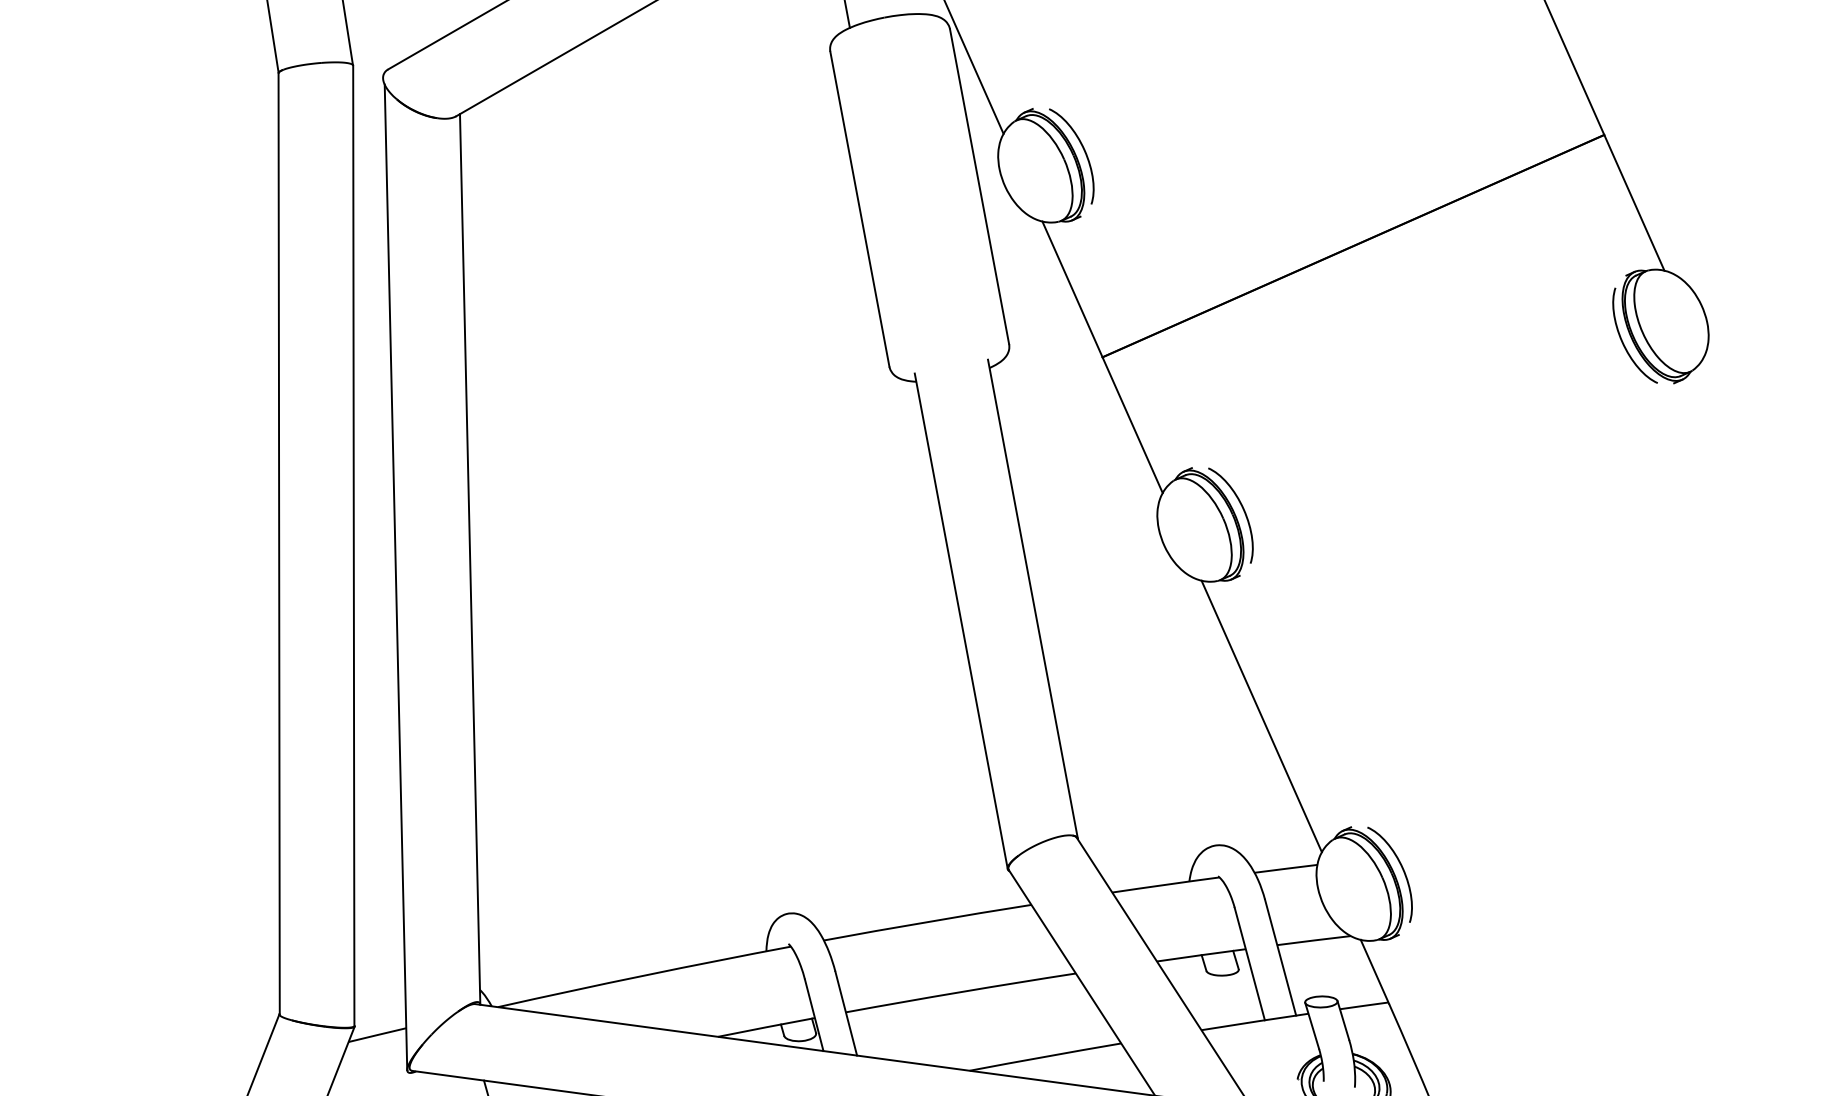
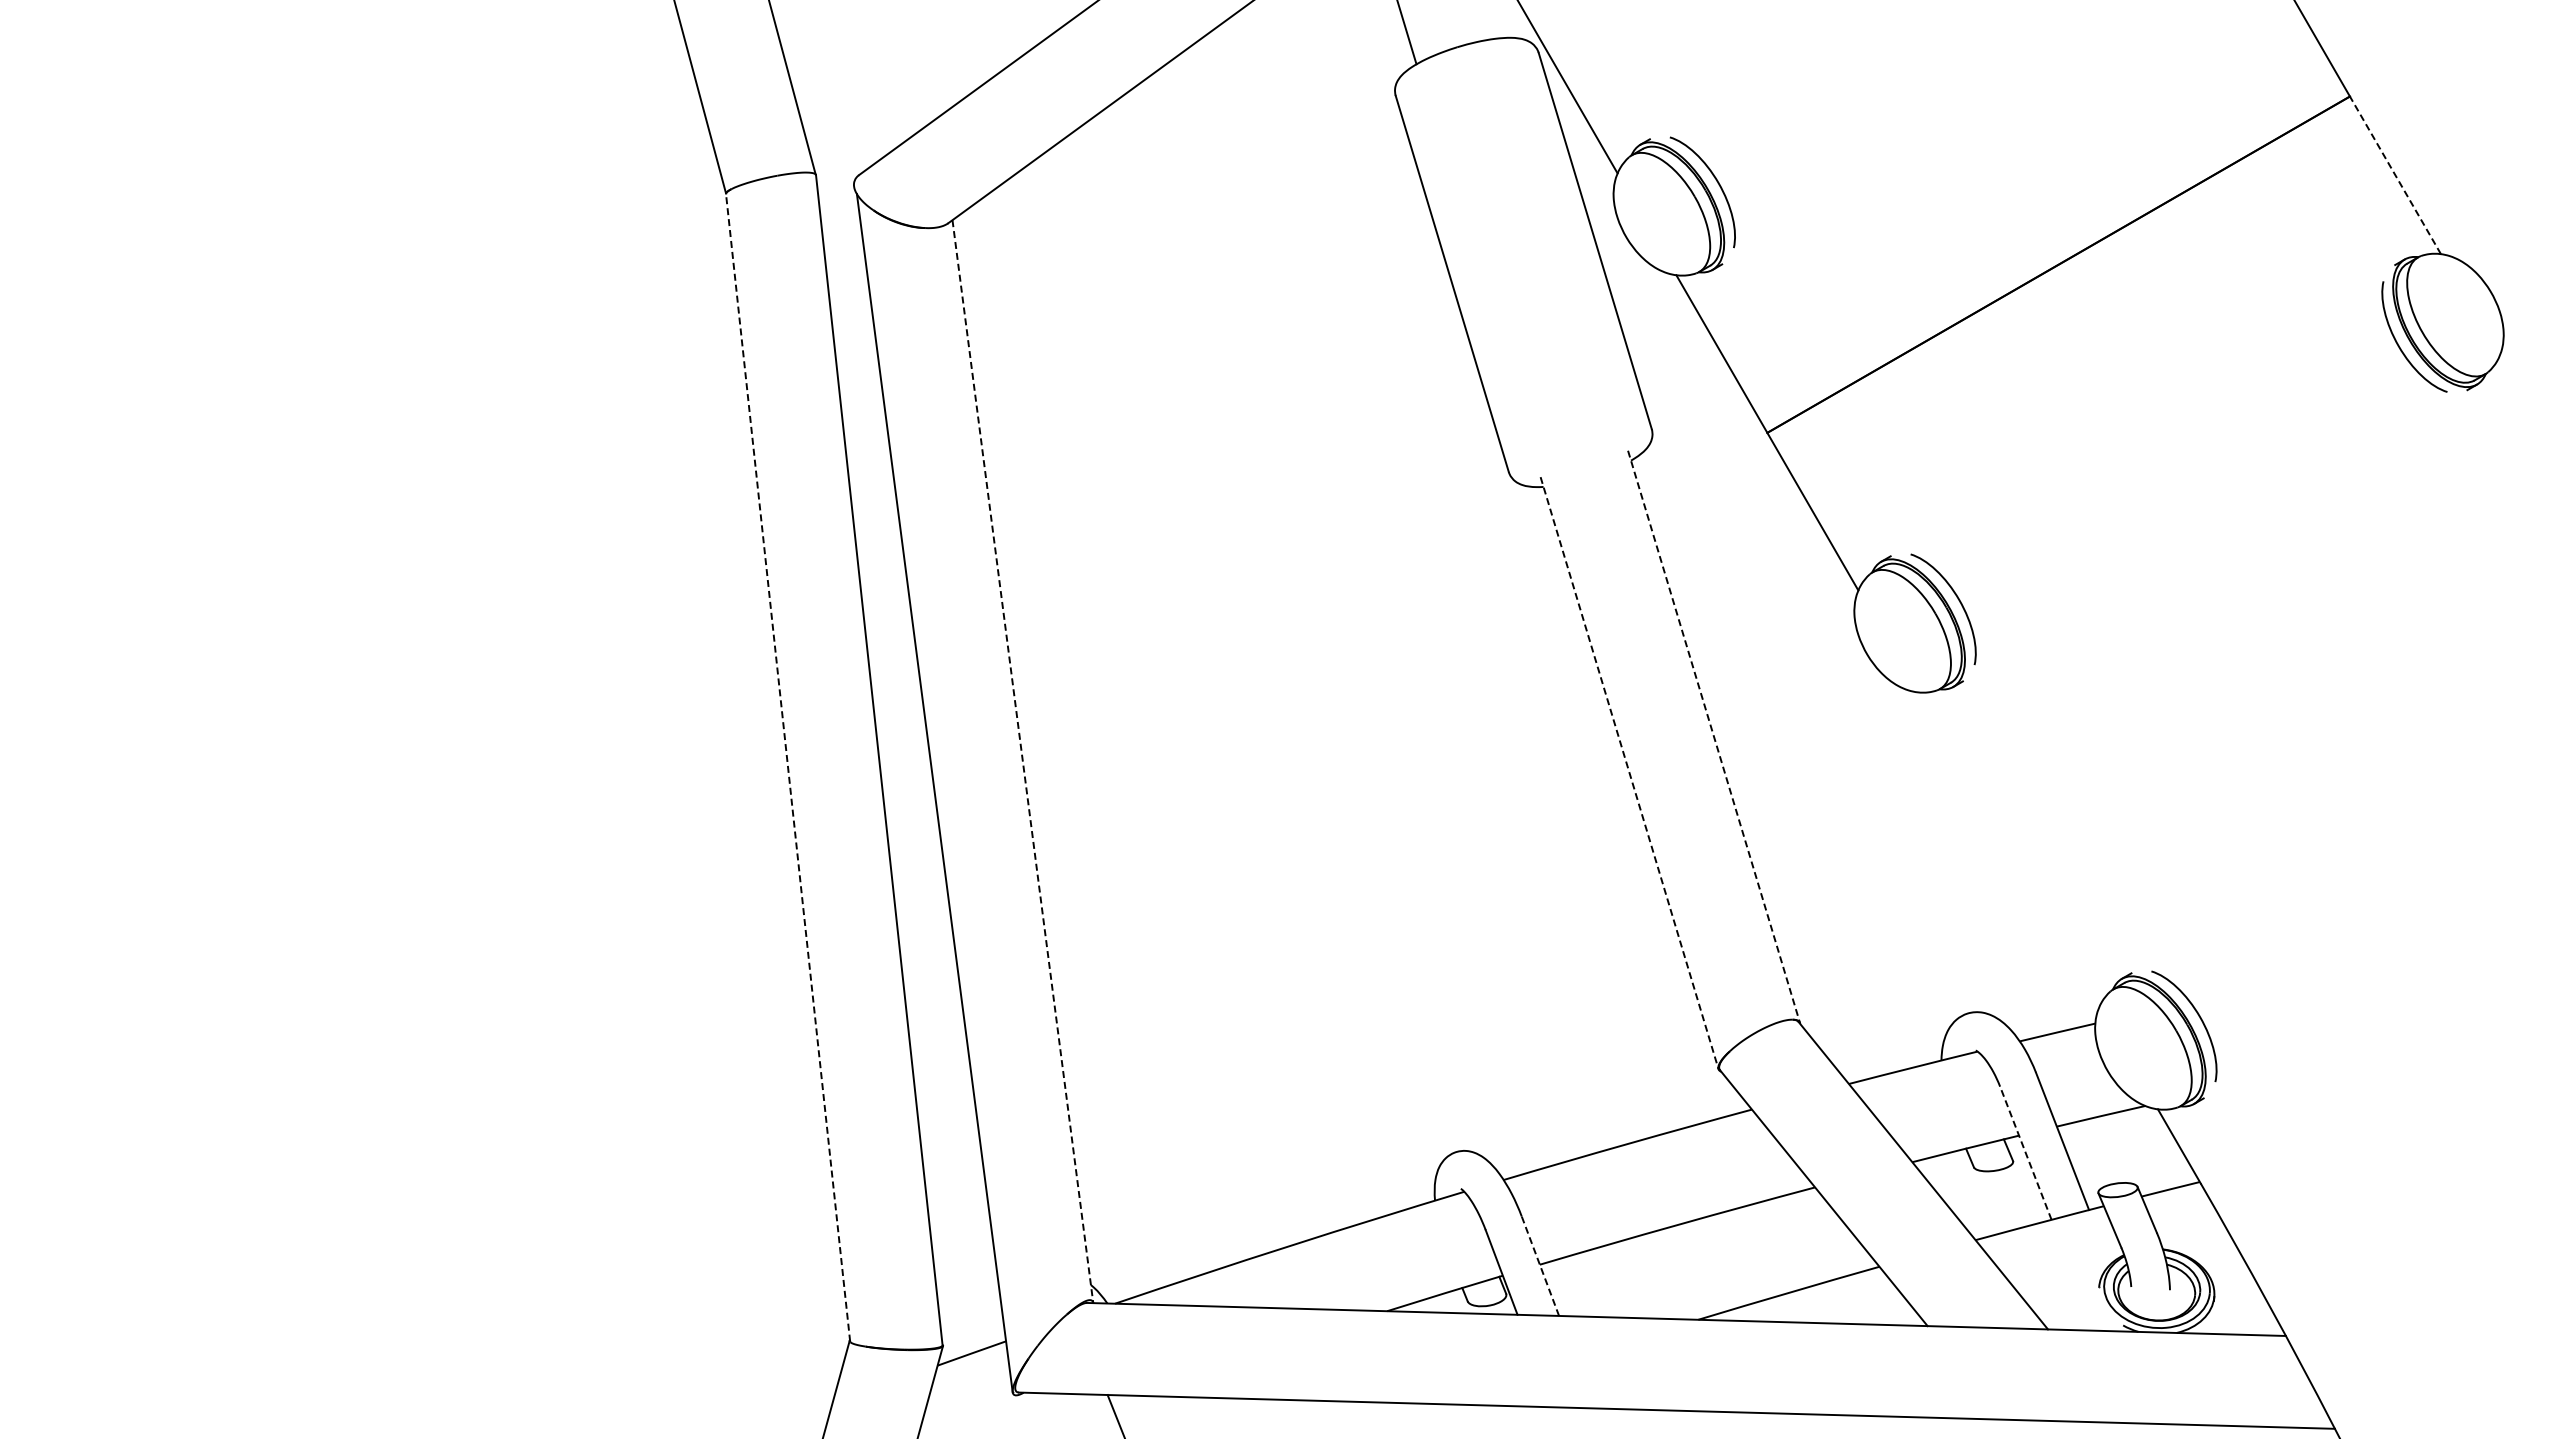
line: (1634, 202) -> (2395, 174), solid -> dashed
line: (279, 543) -> (788, 767), solid -> dashed
line: (469, 560) -> (1022, 762), solid -> dashed
line: (1033, 599) -> (1714, 736), solid -> dashed
line: (961, 621) -> (1629, 773), solid -> dashed
line: (1262, 716) -> (2008, 849), removed
line: (1249, 963) -> (2025, 1152), solid -> dashed
line: (846, 1013) -> (1540, 1265), solid -> dashed

